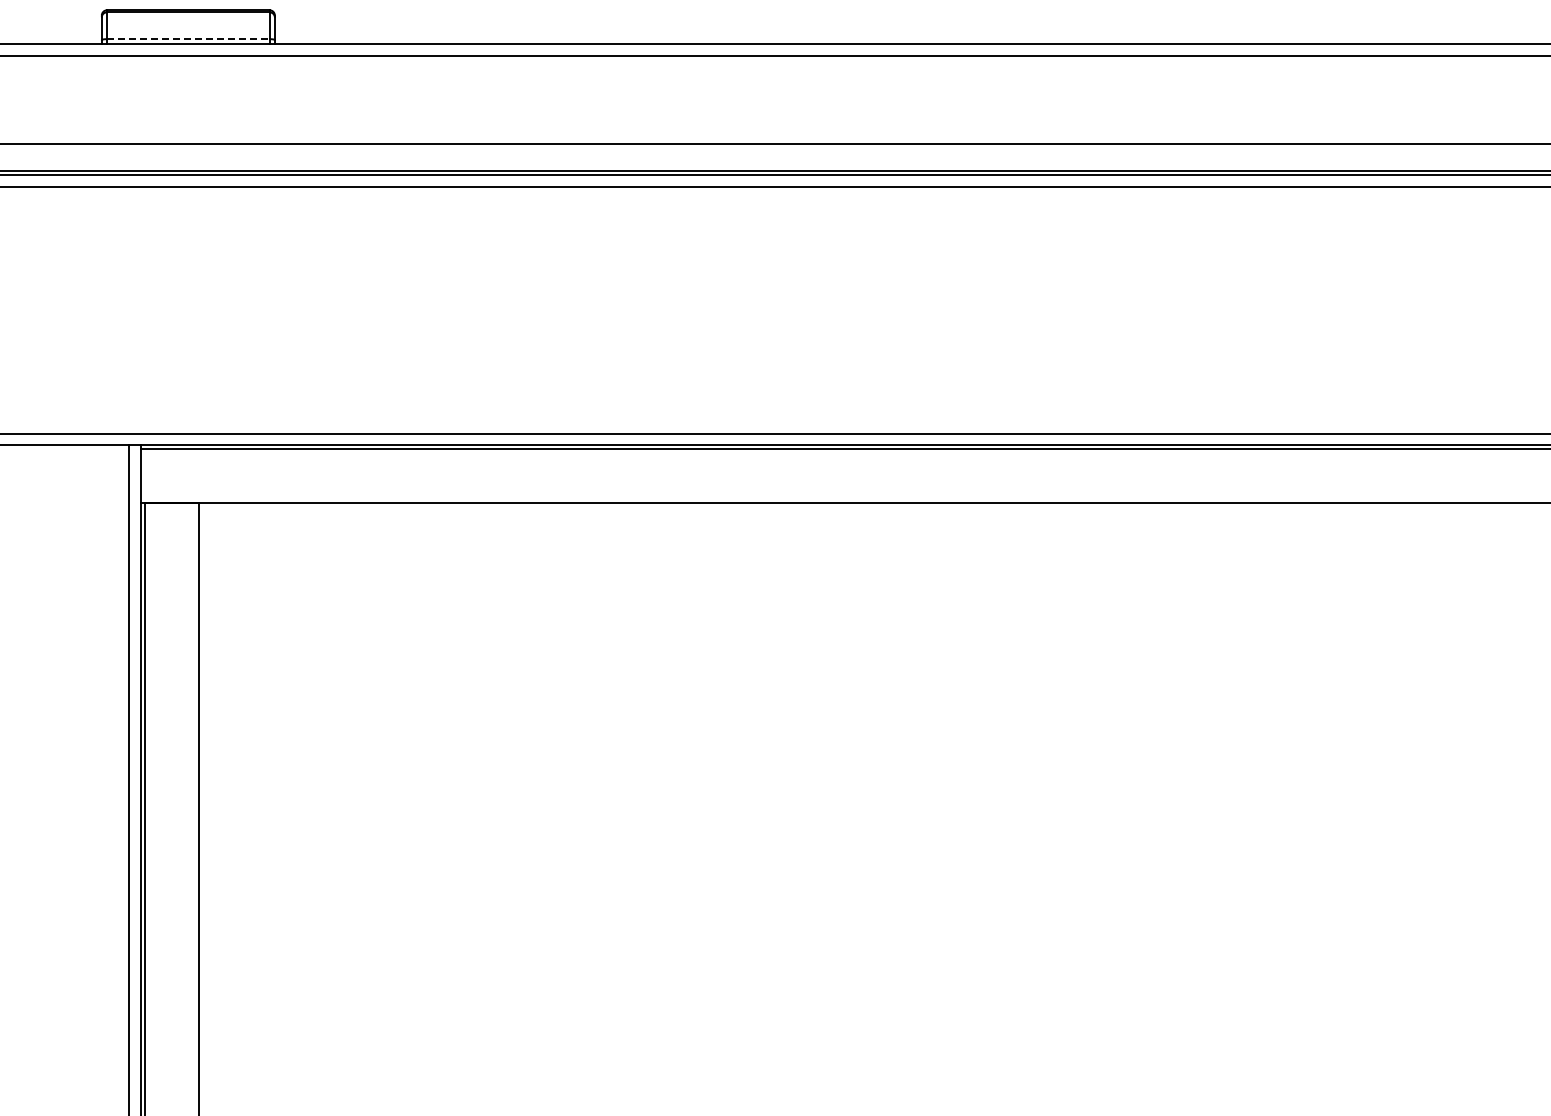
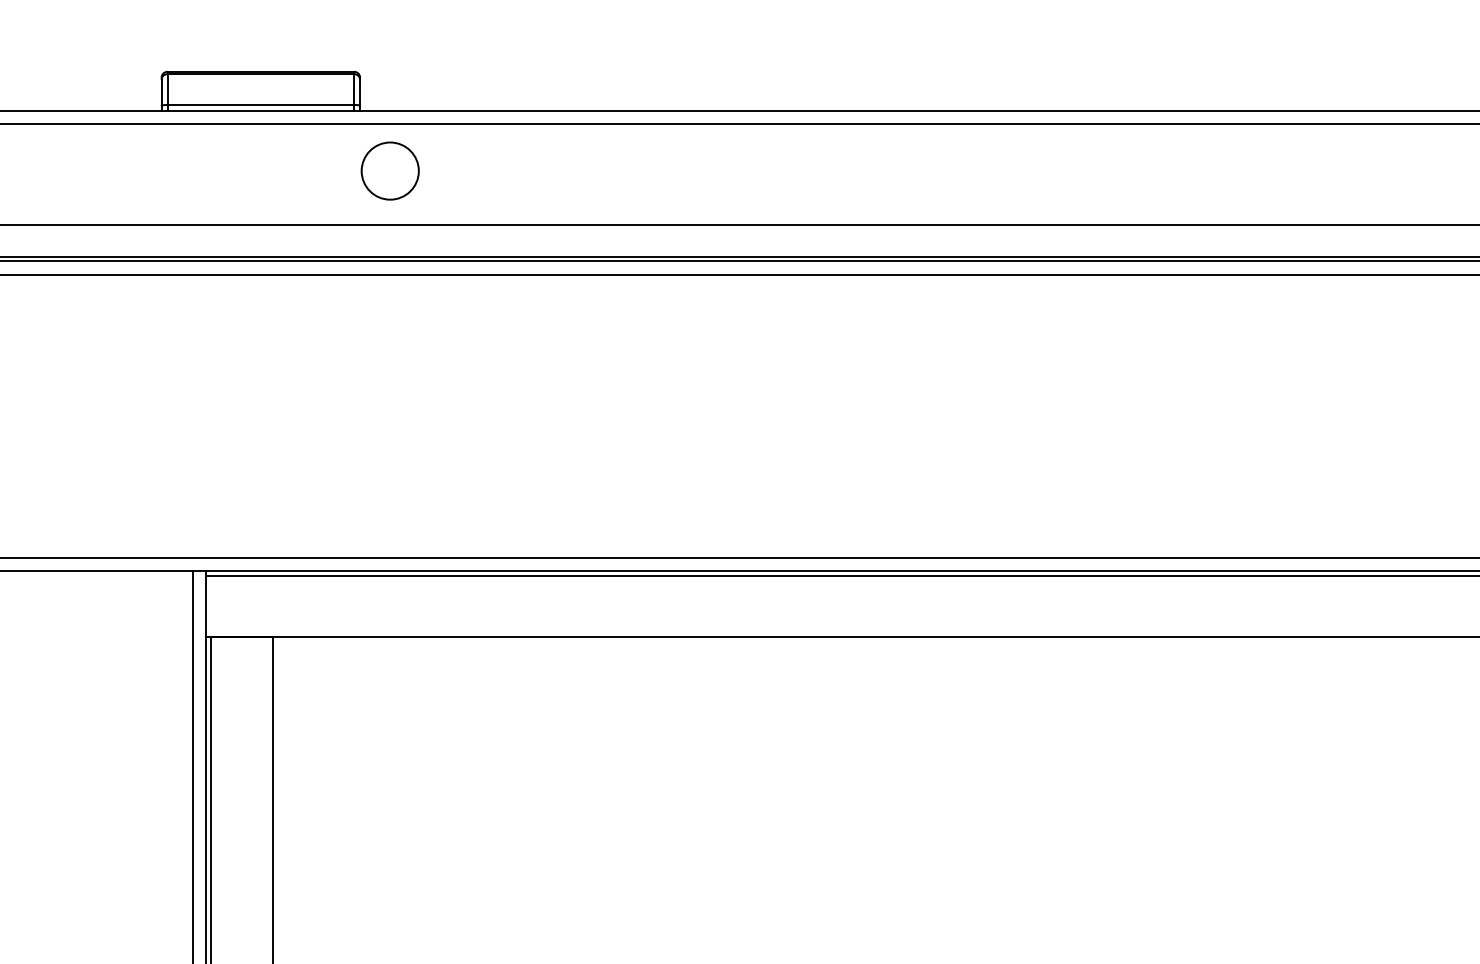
line: (188, 39) -> (261, 105), dashed -> solid
circle: (300, 96) -> (389, 170), added

